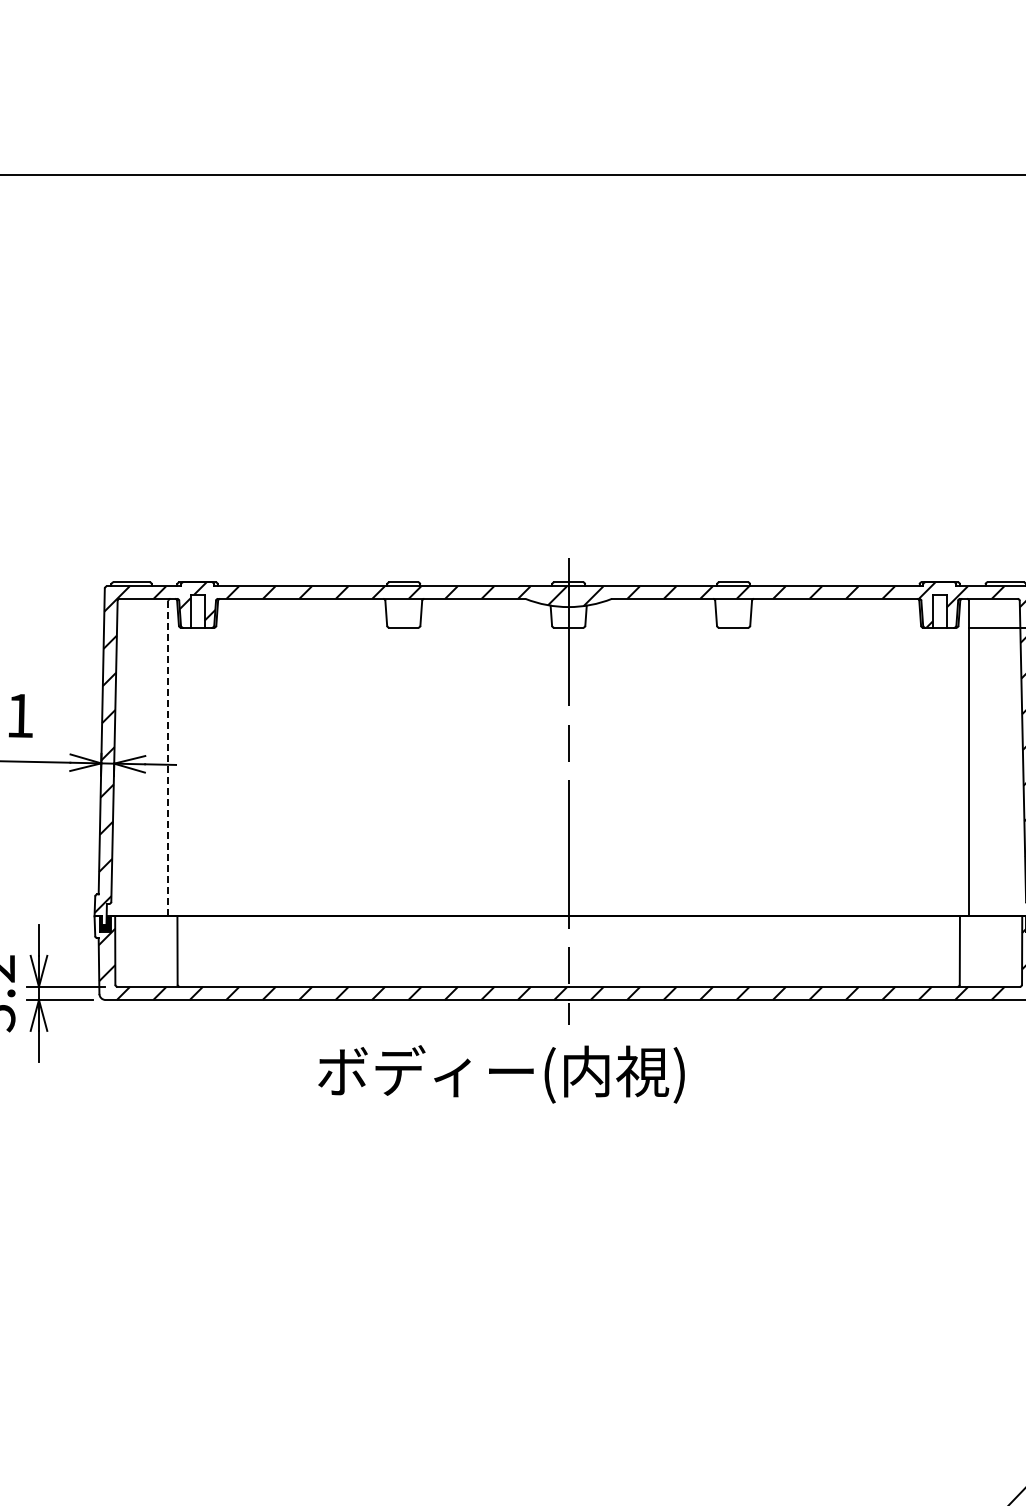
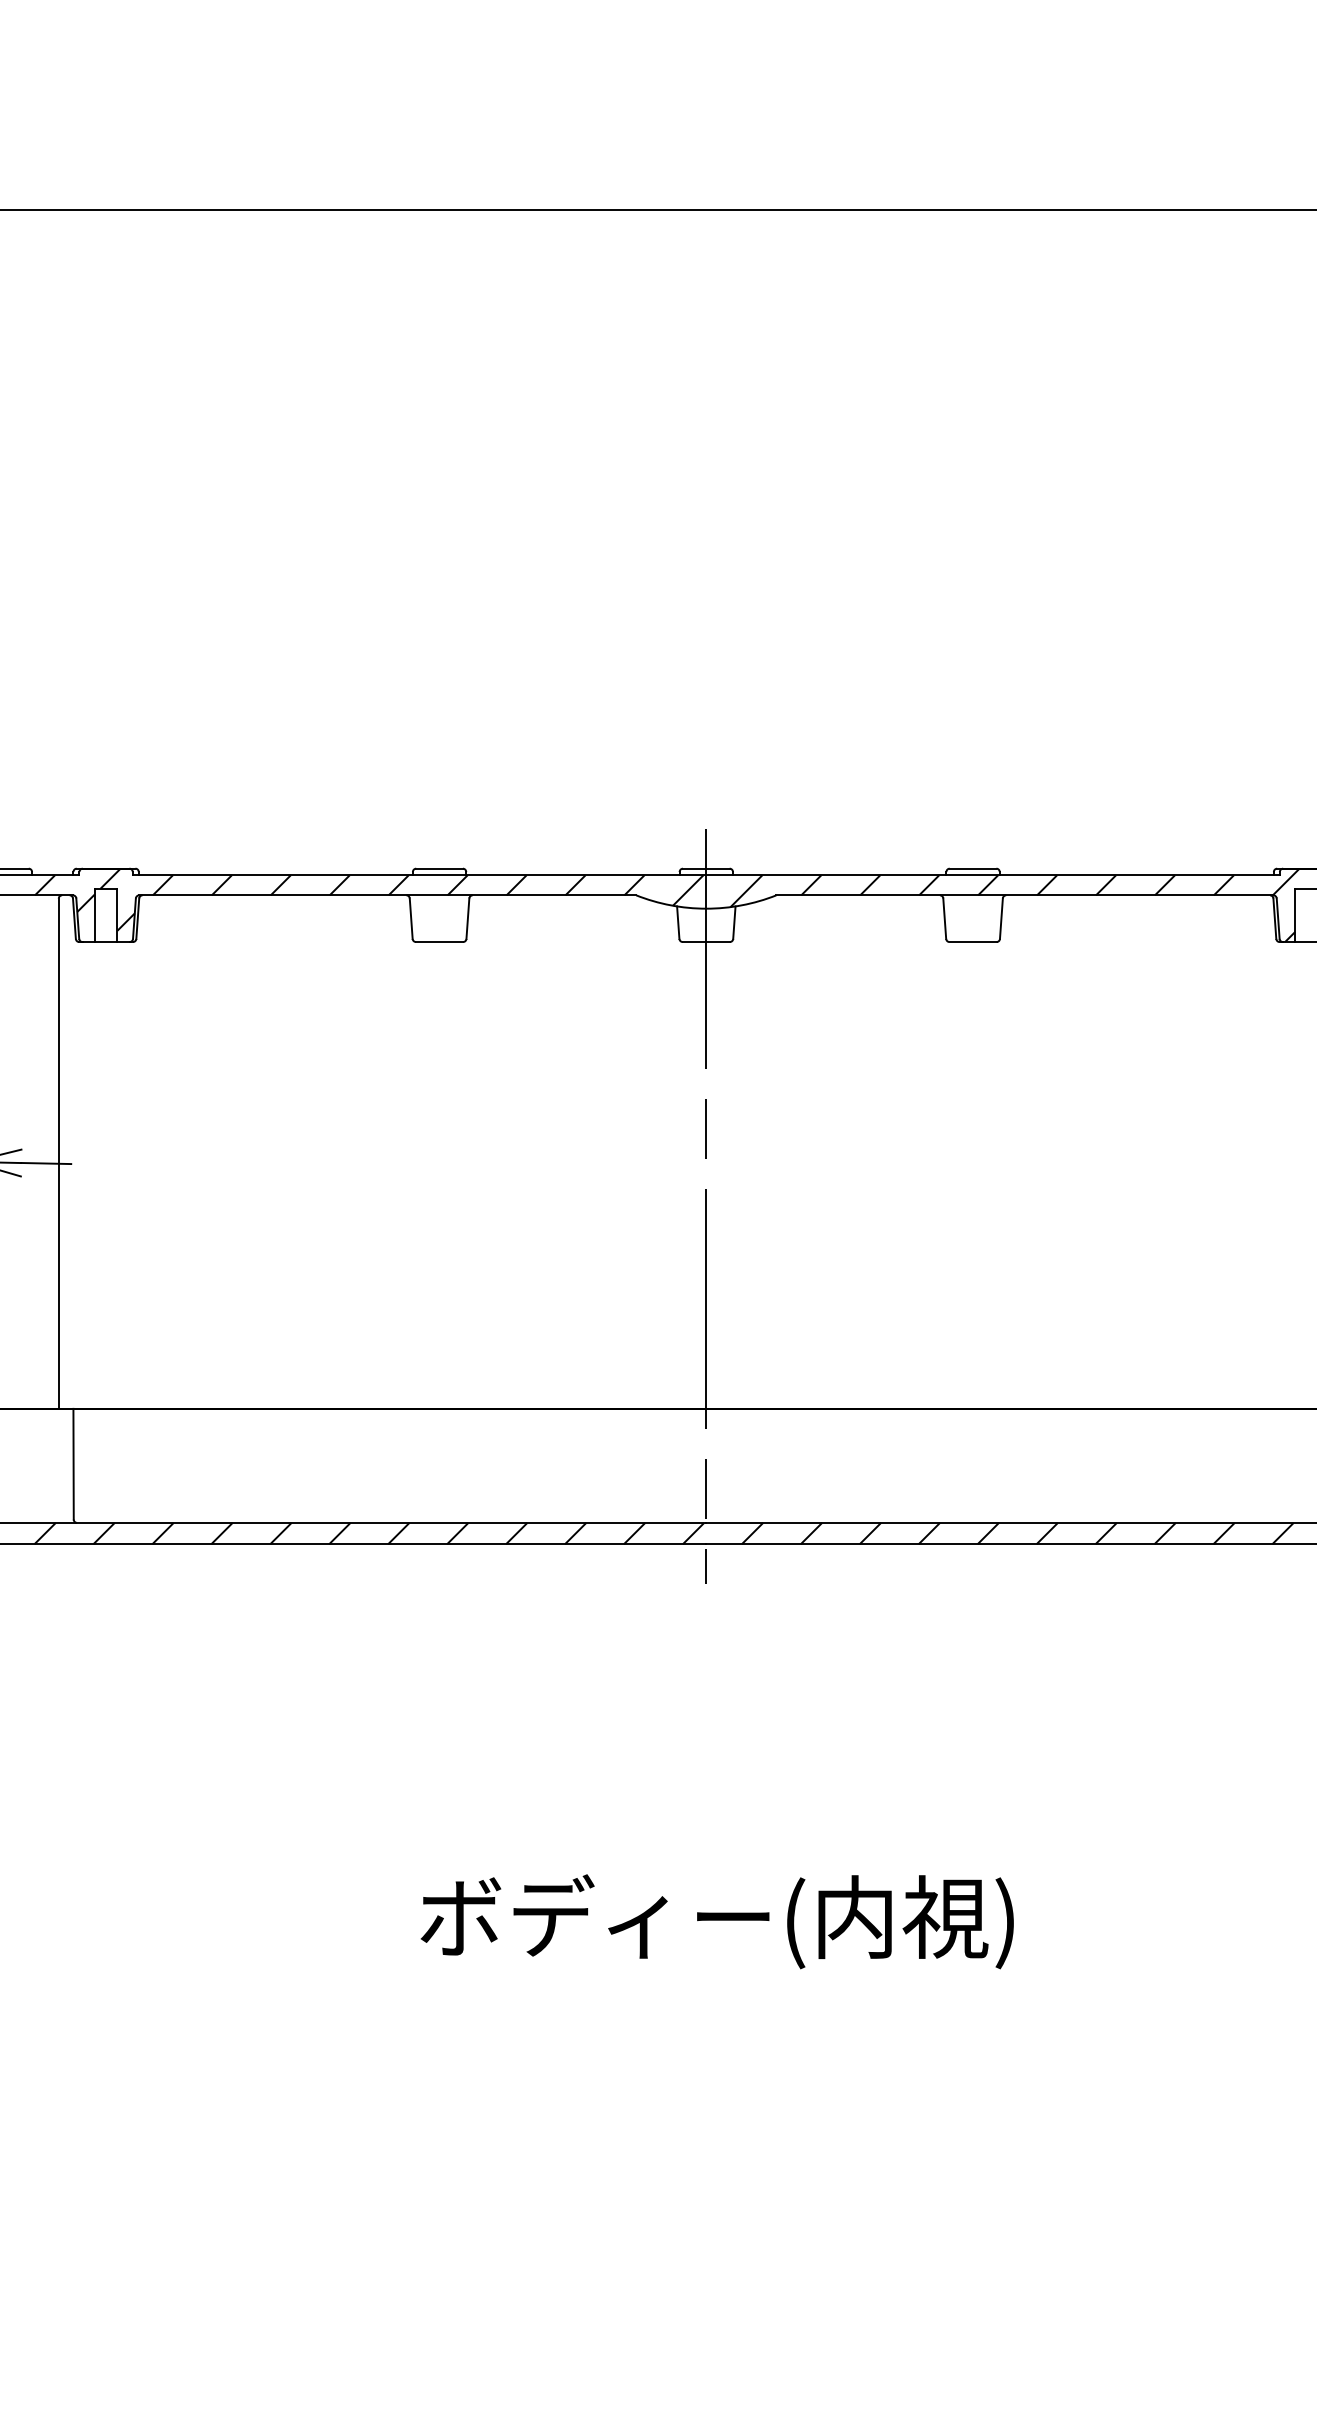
line: (168, 758) -> (58, 1153), dashed -> solid
text: (501, 1074) -> (717, 1921), moved

